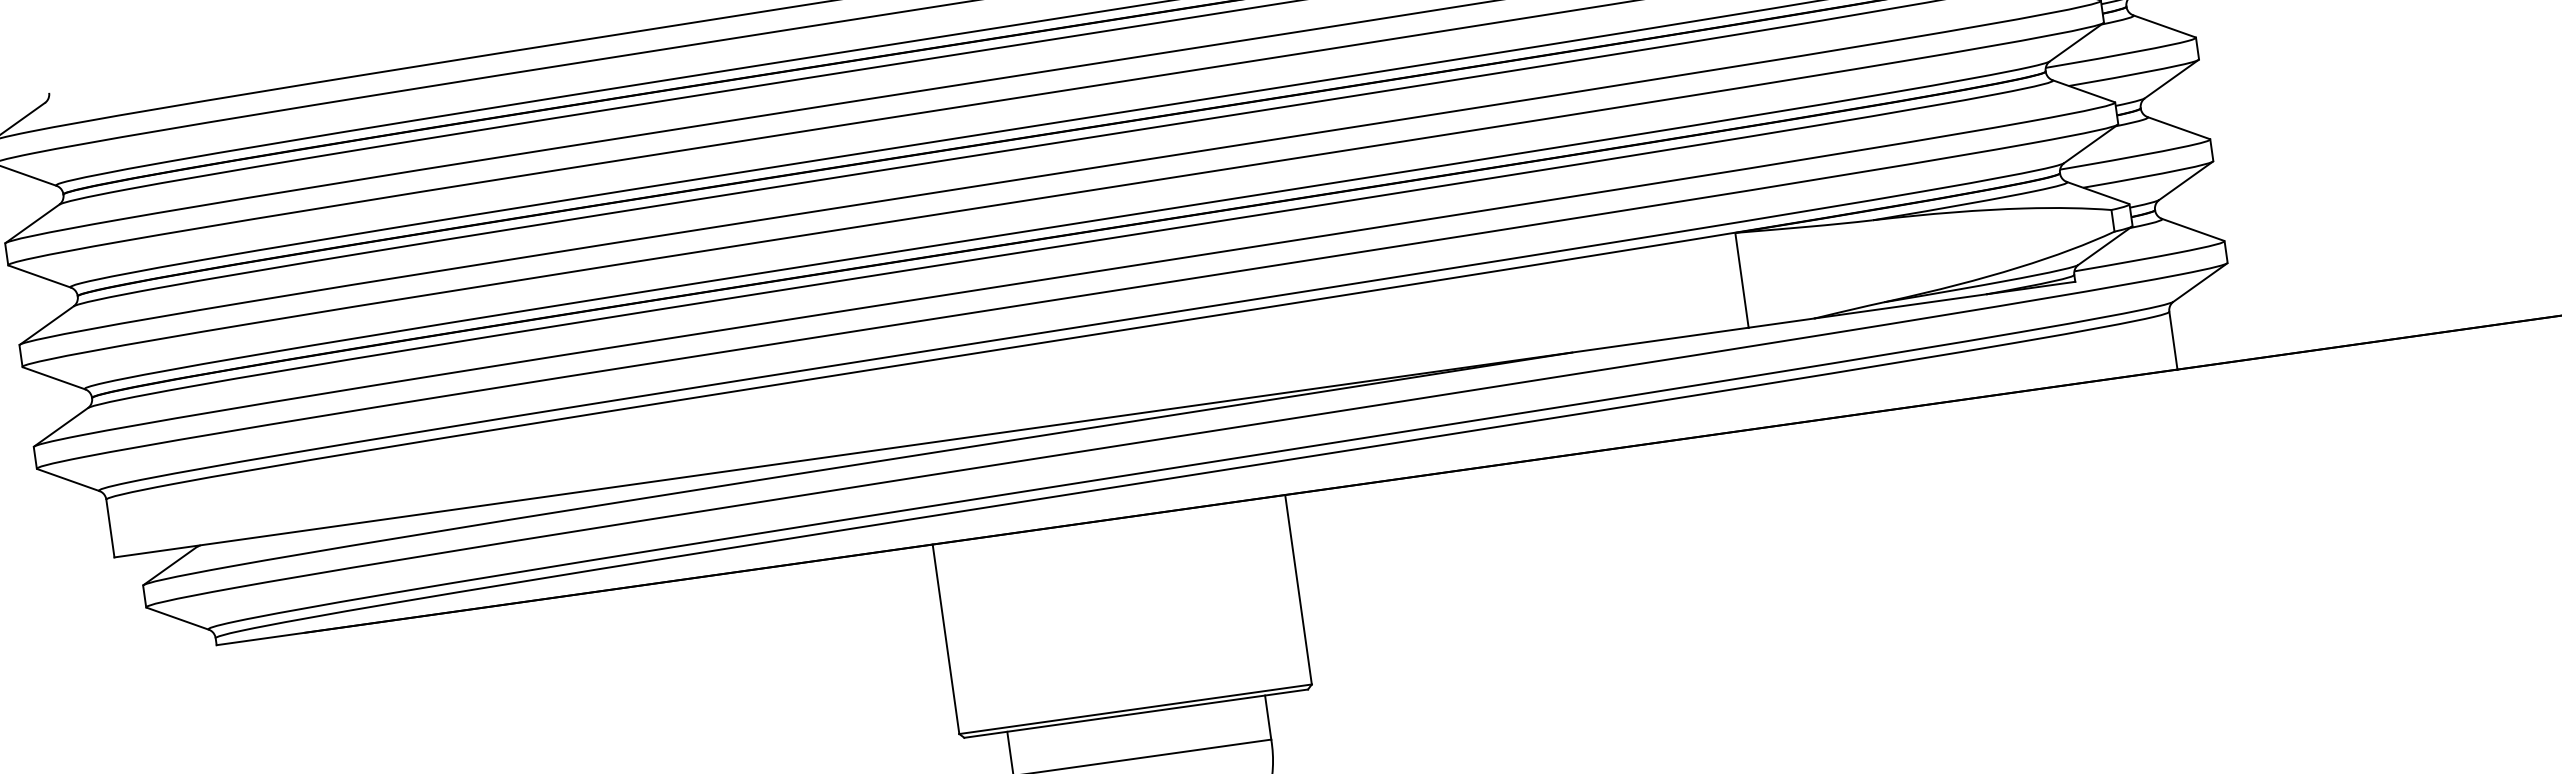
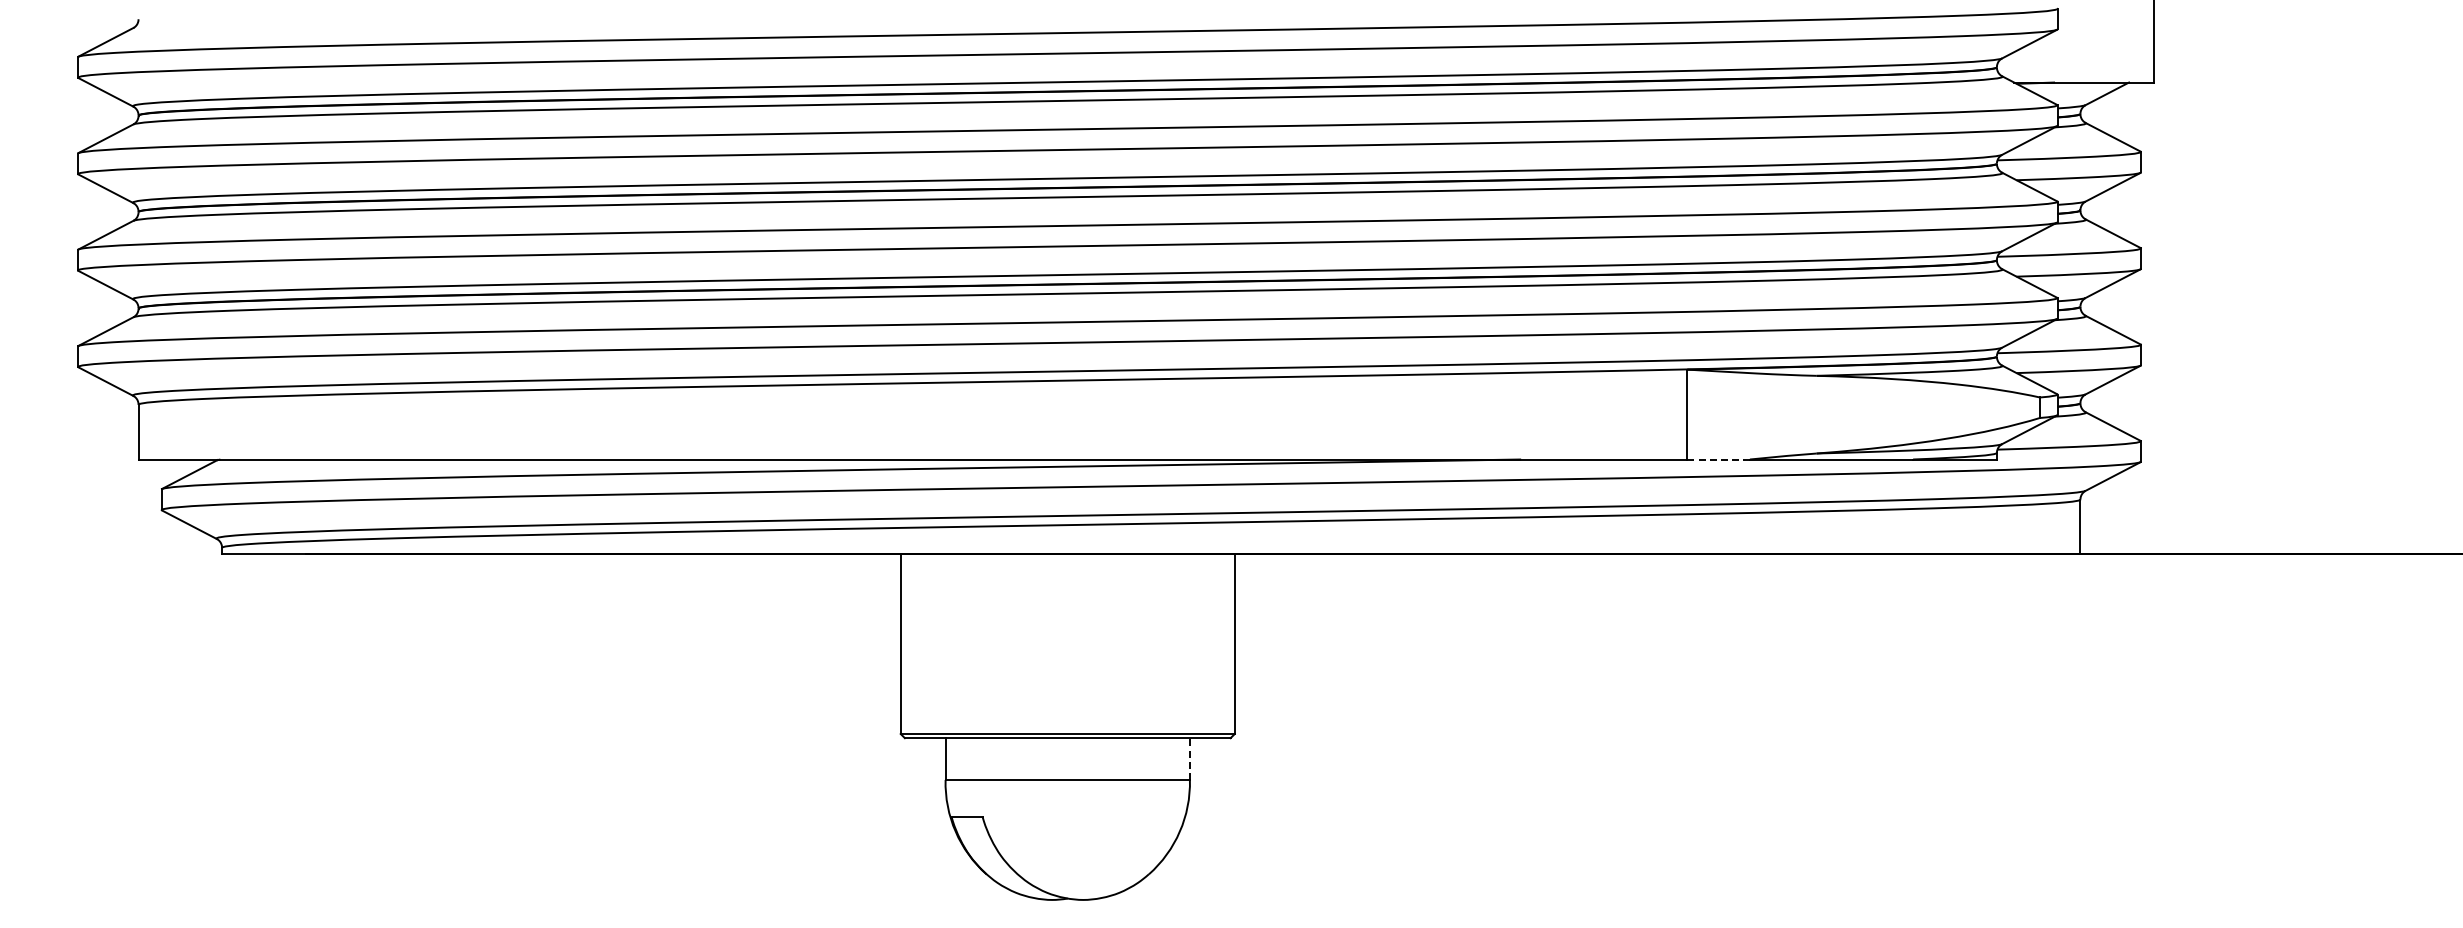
line: (1782, 322) -> (1719, 459), solid -> dashed
line: (1267, 718) -> (1189, 759), solid -> dashed

